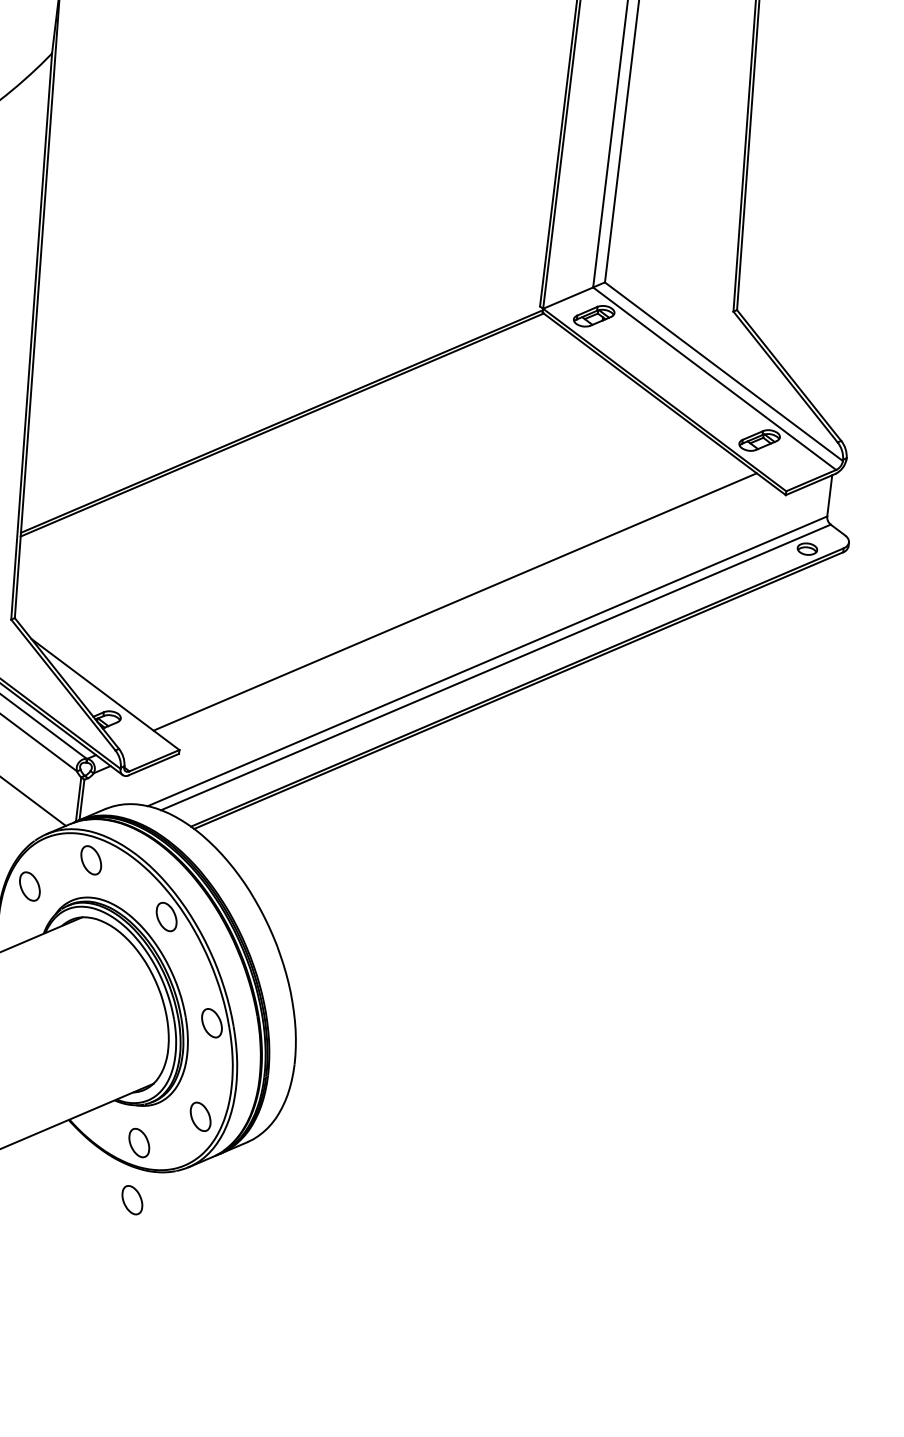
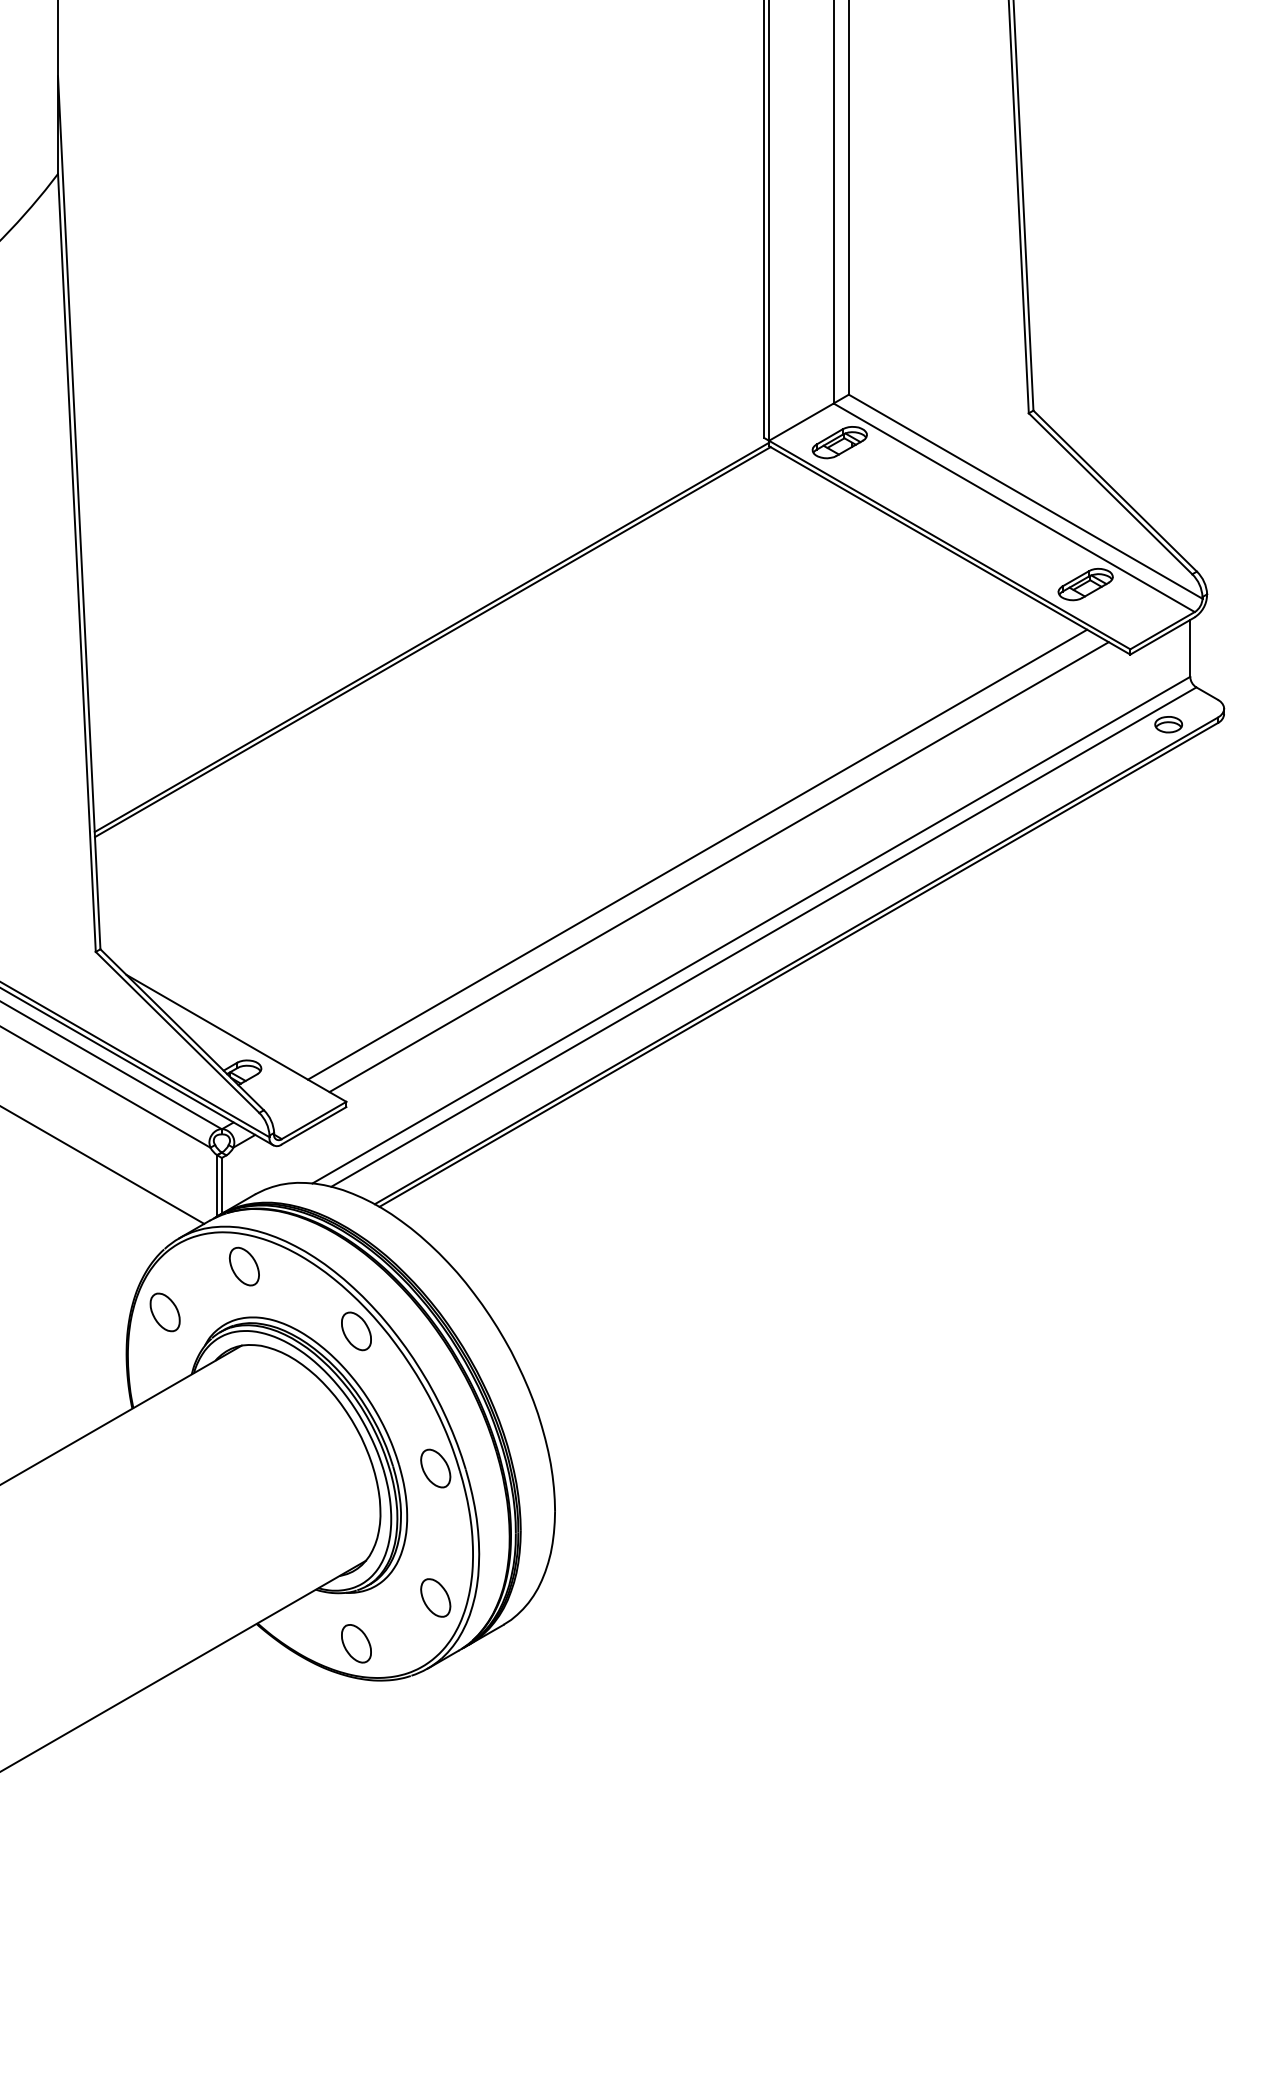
line: (469, 613) -> (718, 867), added
part: (132, 1200) -> (356, 1722), removed

